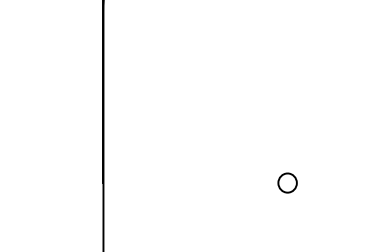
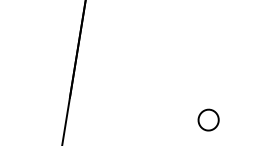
part: (287, 182) -> (208, 119), size x1.43

